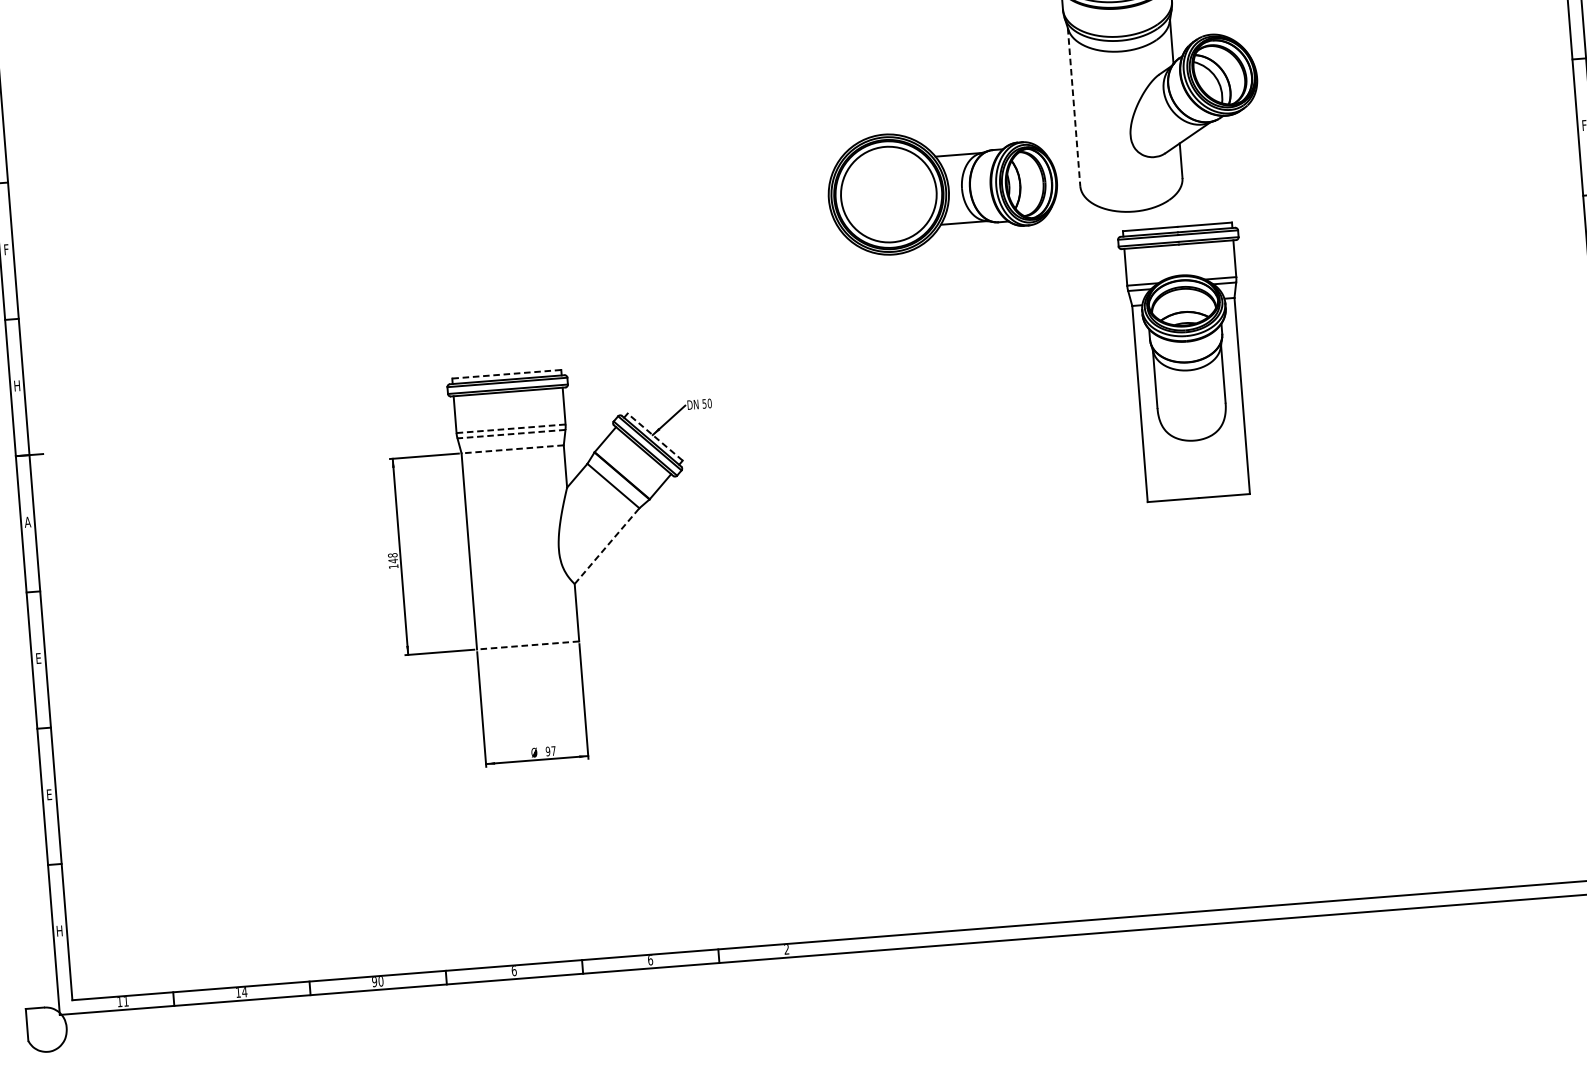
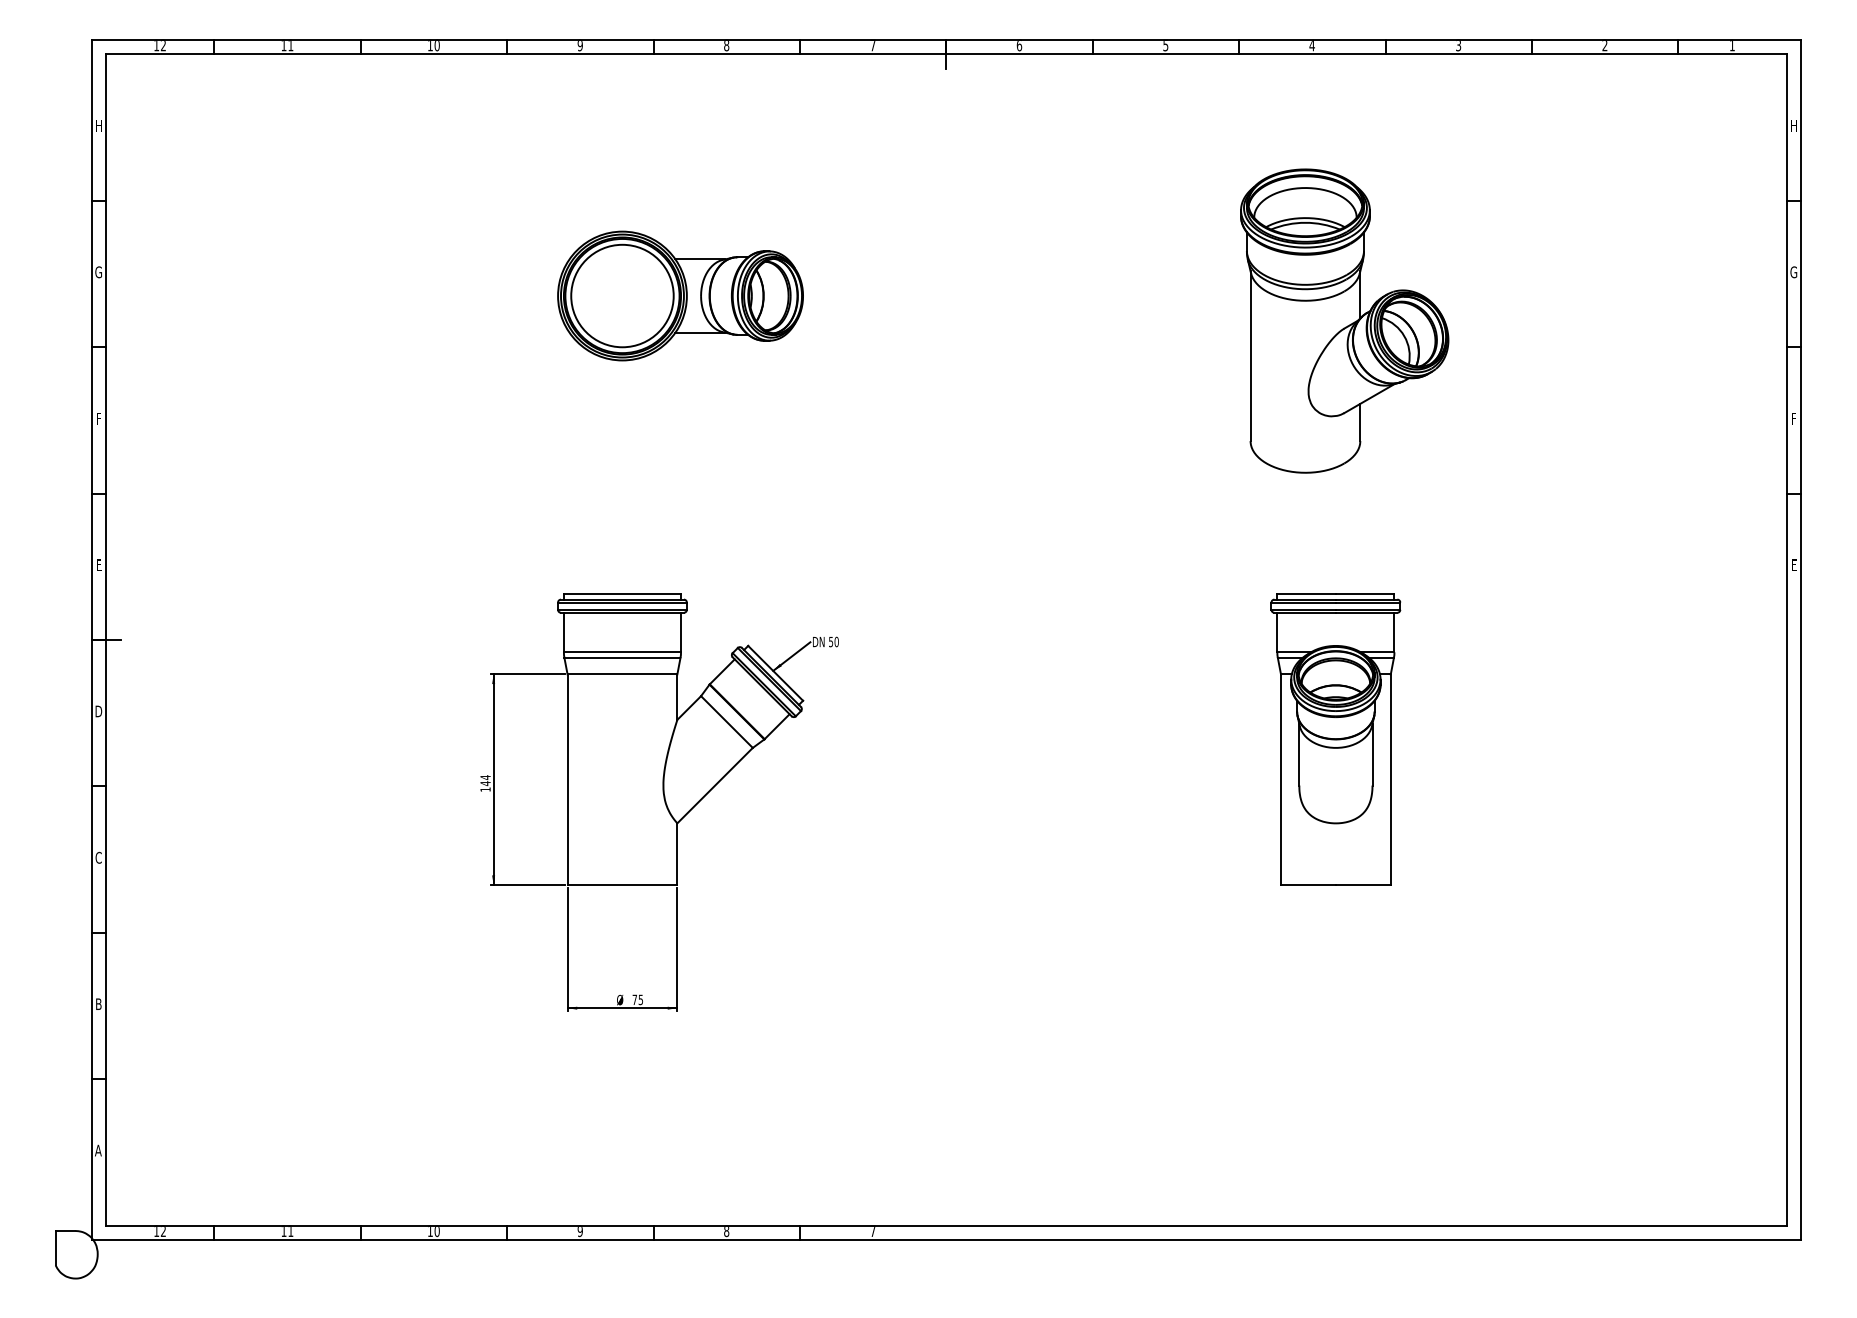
line: (1074, 107) -> (1250, 356), dashed -> solid
part: (942, 189) -> (680, 295), moved
part: (1187, 362) -> (1335, 739), moved
line: (506, 374) -> (622, 593), dashed -> solid
text: (16, 385) -> (98, 564), H -> E
line: (511, 428) -> (622, 652), dashed -> solid
line: (510, 434) -> (621, 658), dashed -> solid
line: (655, 437) -> (775, 673), dashed -> solid
line: (512, 449) -> (622, 674), dashed -> solid
text: (27, 522) -> (98, 711), A -> D
line: (607, 545) -> (715, 785), dashed -> solid
text: (392, 555) -> (485, 777), 148 -> 144
line: (528, 645) -> (622, 885), dashed -> solid
text: (38, 658) -> (98, 857), E -> C
text: (550, 750) -> (637, 999), 97 -> 75
text: (49, 794) -> (98, 1003), E -> B
text: (59, 930) -> (98, 1150), H -> A
text: (786, 949) -> (872, 1231), 2 -> 7
text: (650, 960) -> (726, 1231), 6 -> 8
text: (513, 972) -> (579, 1232), 6 -> 9
text: (373, 983) -> (429, 1232), 90 -> 10
text: (244, 992) -> (290, 1231), 14 -> 11
text: (125, 1001) -> (162, 1231), 11 -> 12

